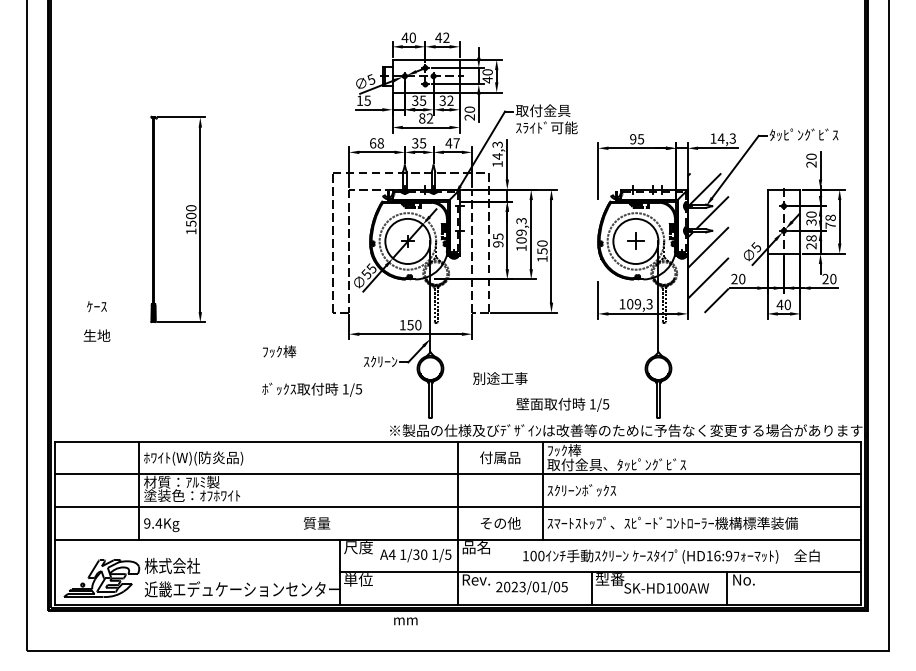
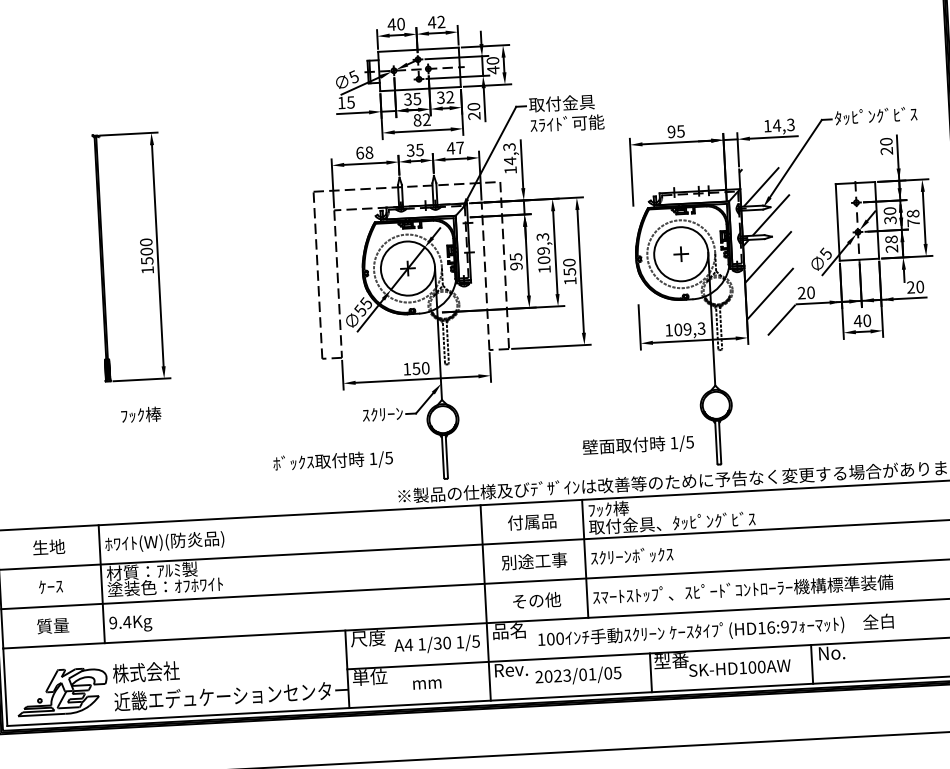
part: (635, 241) -> (680, 254), size x0.71
text: (96, 306) -> (50, 586), moved
text: (96, 335) -> (48, 547), moved
text: (279, 351) -> (141, 414), moved
text: (500, 378) -> (534, 561), moved
text: (311, 389) -> (332, 461), moved
text: (562, 404) -> (637, 445), moved
text: (316, 523) -> (52, 626), moved
text: (671, 556) -> (716, 631), moved
text: (405, 621) -> (426, 684), moved

